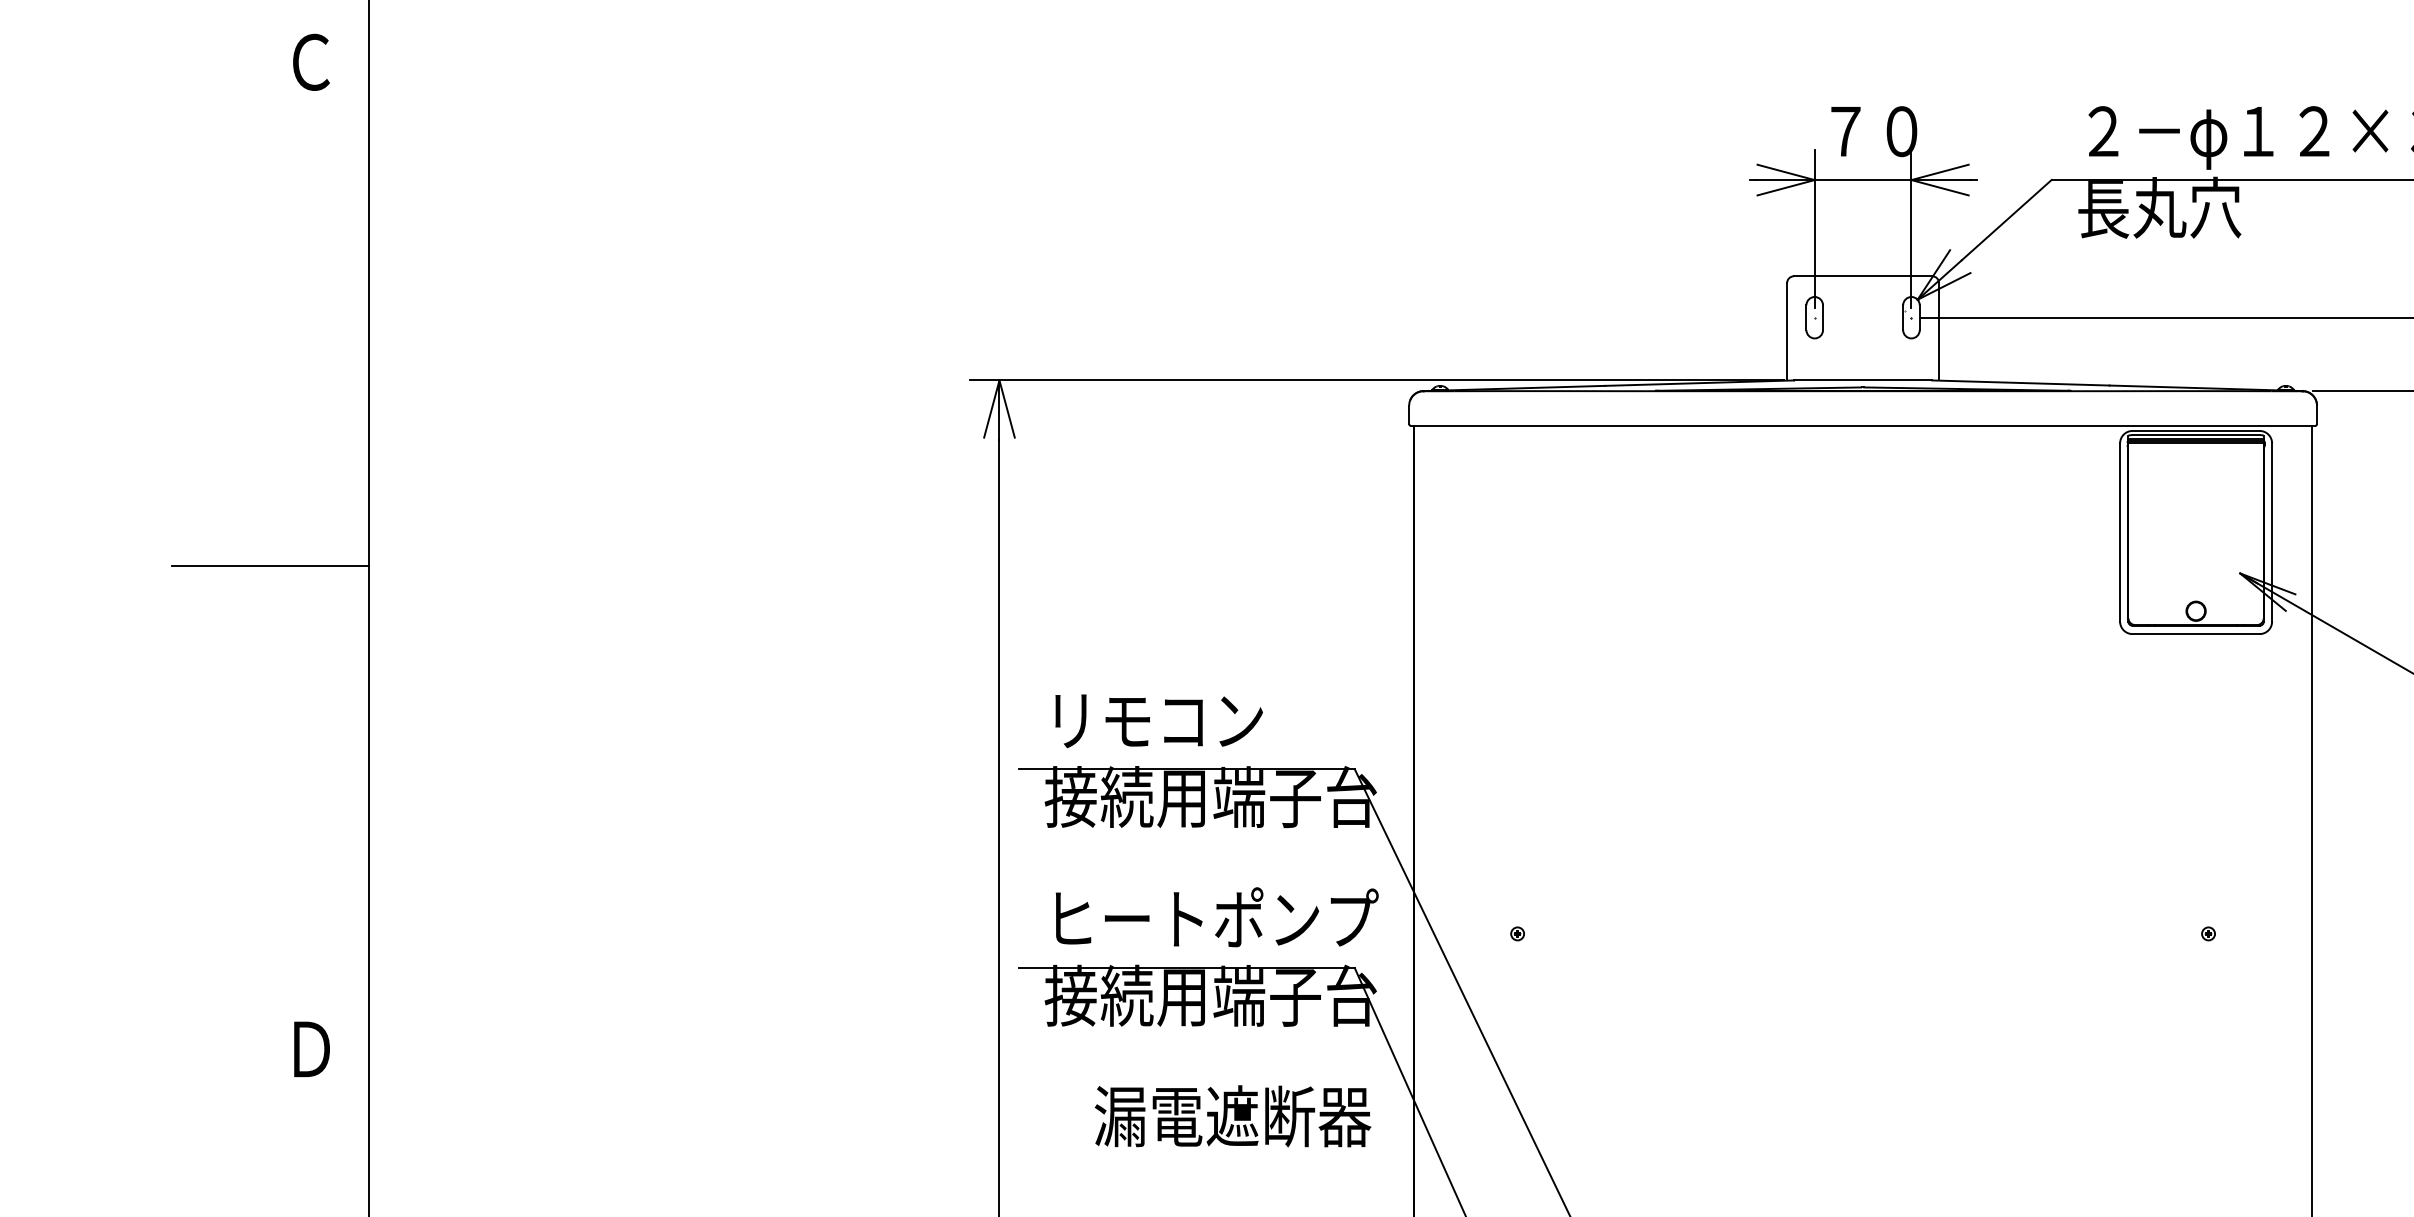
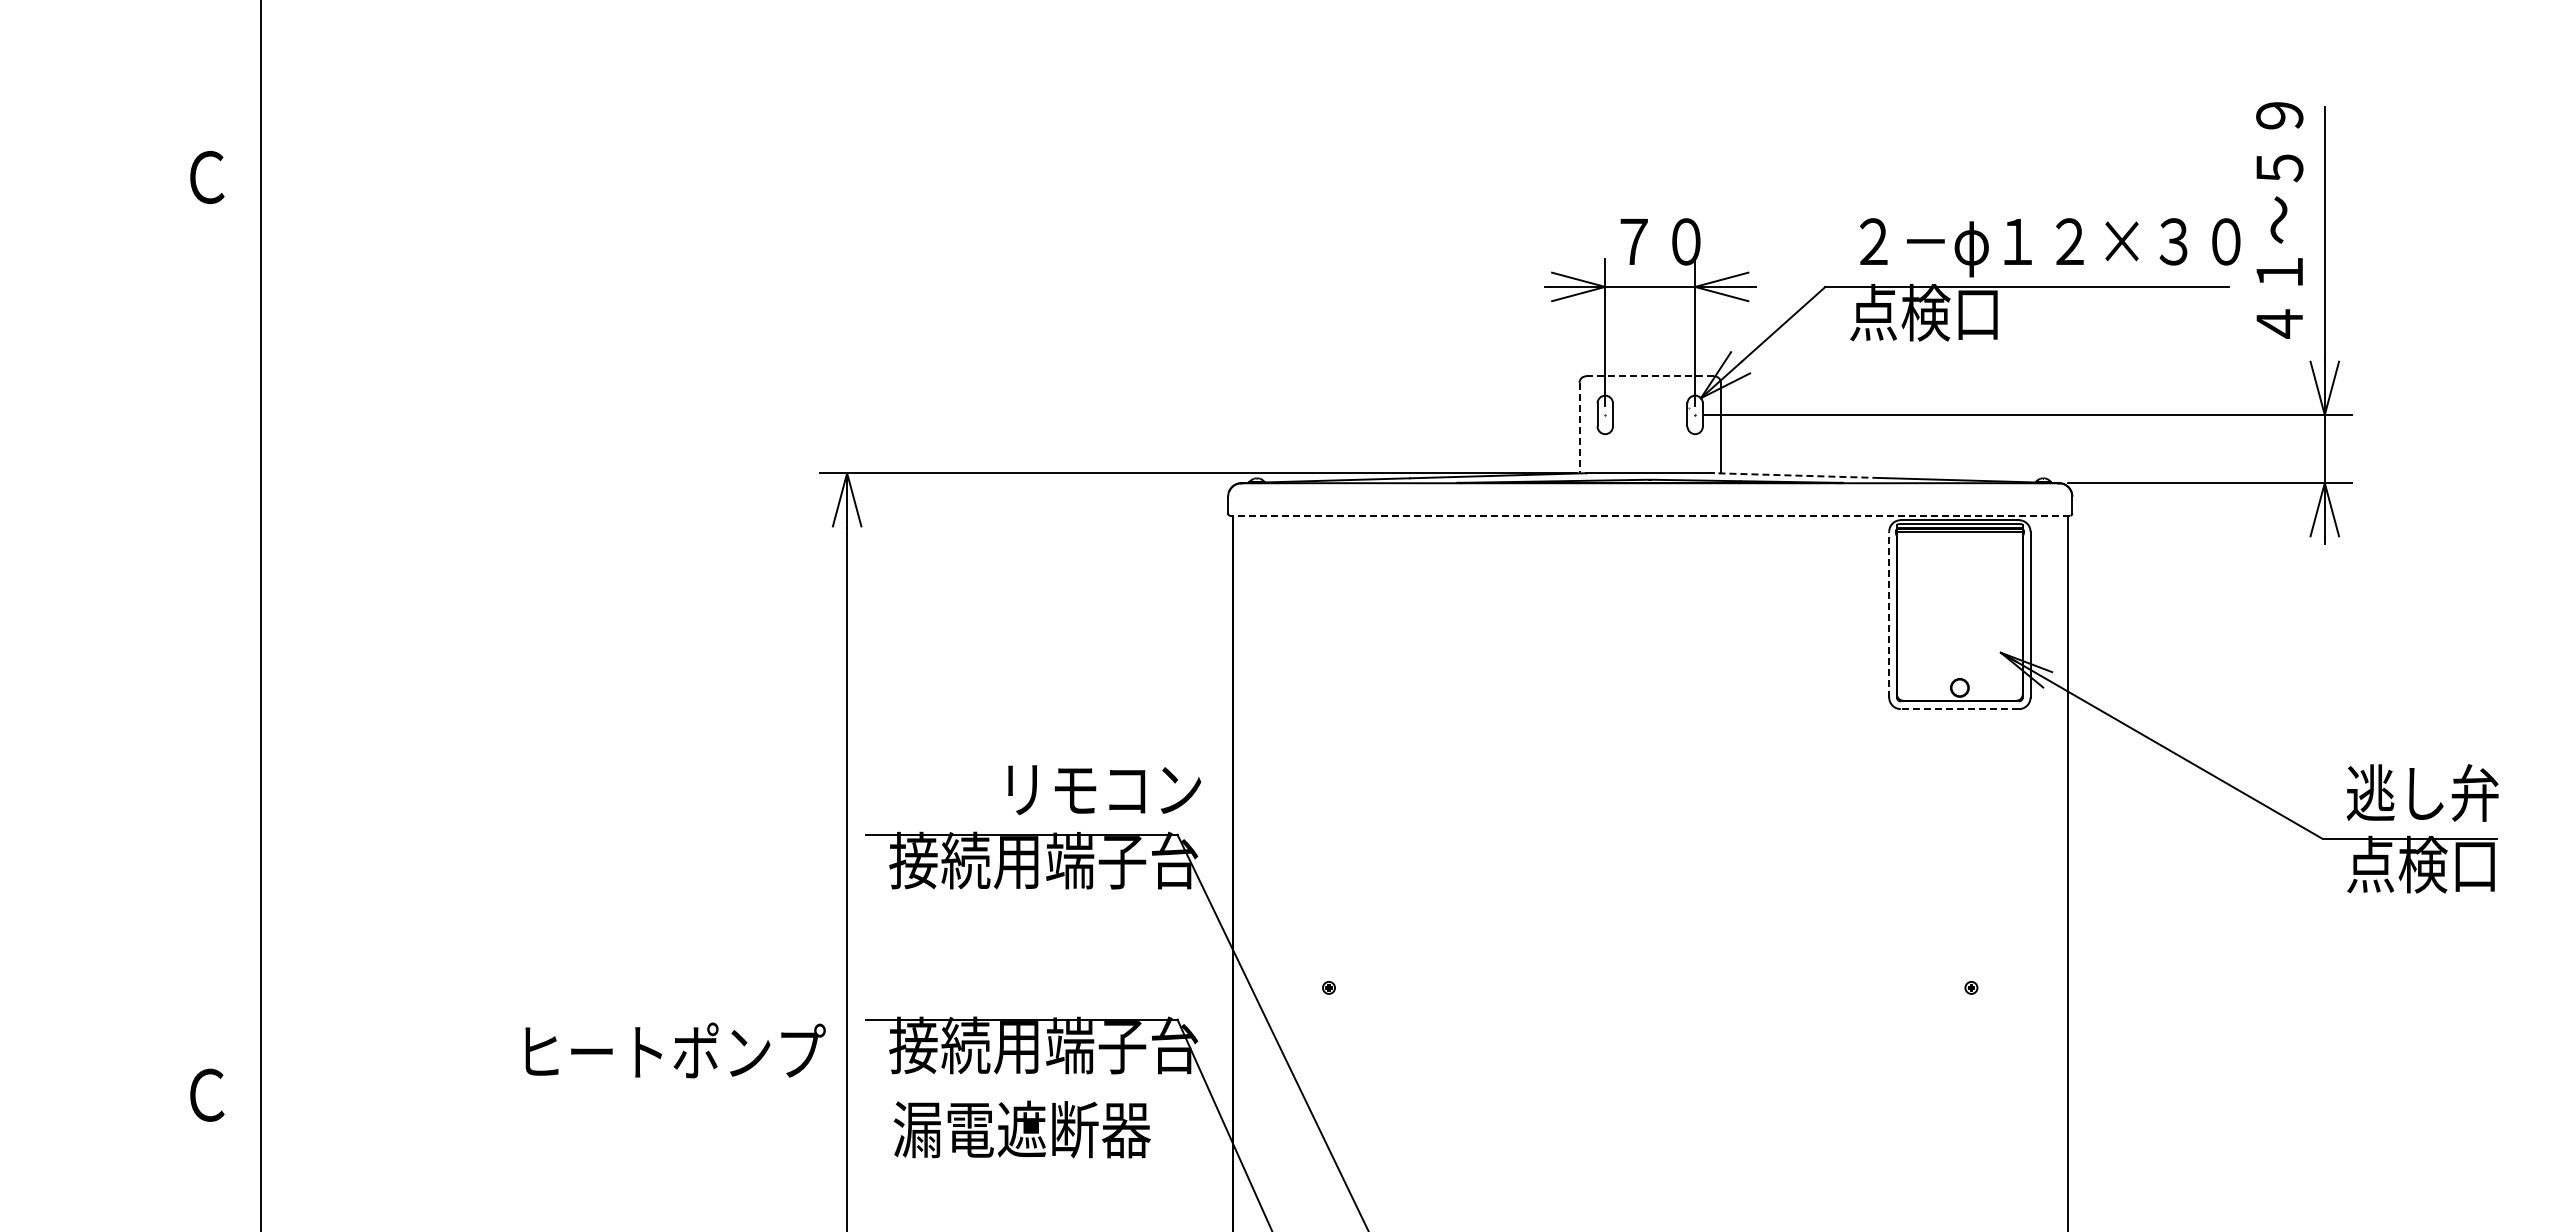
text: (2159, 207) -> (1925, 312), 長丸穴 -> 点検口
line: (1862, 276) -> (1649, 376), solid -> dashed
line: (1787, 332) -> (1579, 428), solid -> dashed
line: (2020, 382) -> (1796, 475), solid -> dashed
line: (1862, 425) -> (1649, 515), solid -> dashed
line: (2120, 532) -> (1889, 614), solid -> dashed
line: (269, 565) -> (168, 645), removed
line: (2195, 634) -> (1959, 709), solid -> dashed
text: (1159, 721) -> (1104, 790), moved
text: (1217, 917) -> (675, 1050), moved
text: (311, 1048) -> (207, 1094), Ｄ -> Ｃ
text: (1232, 1116) -> (1021, 1129), moved

